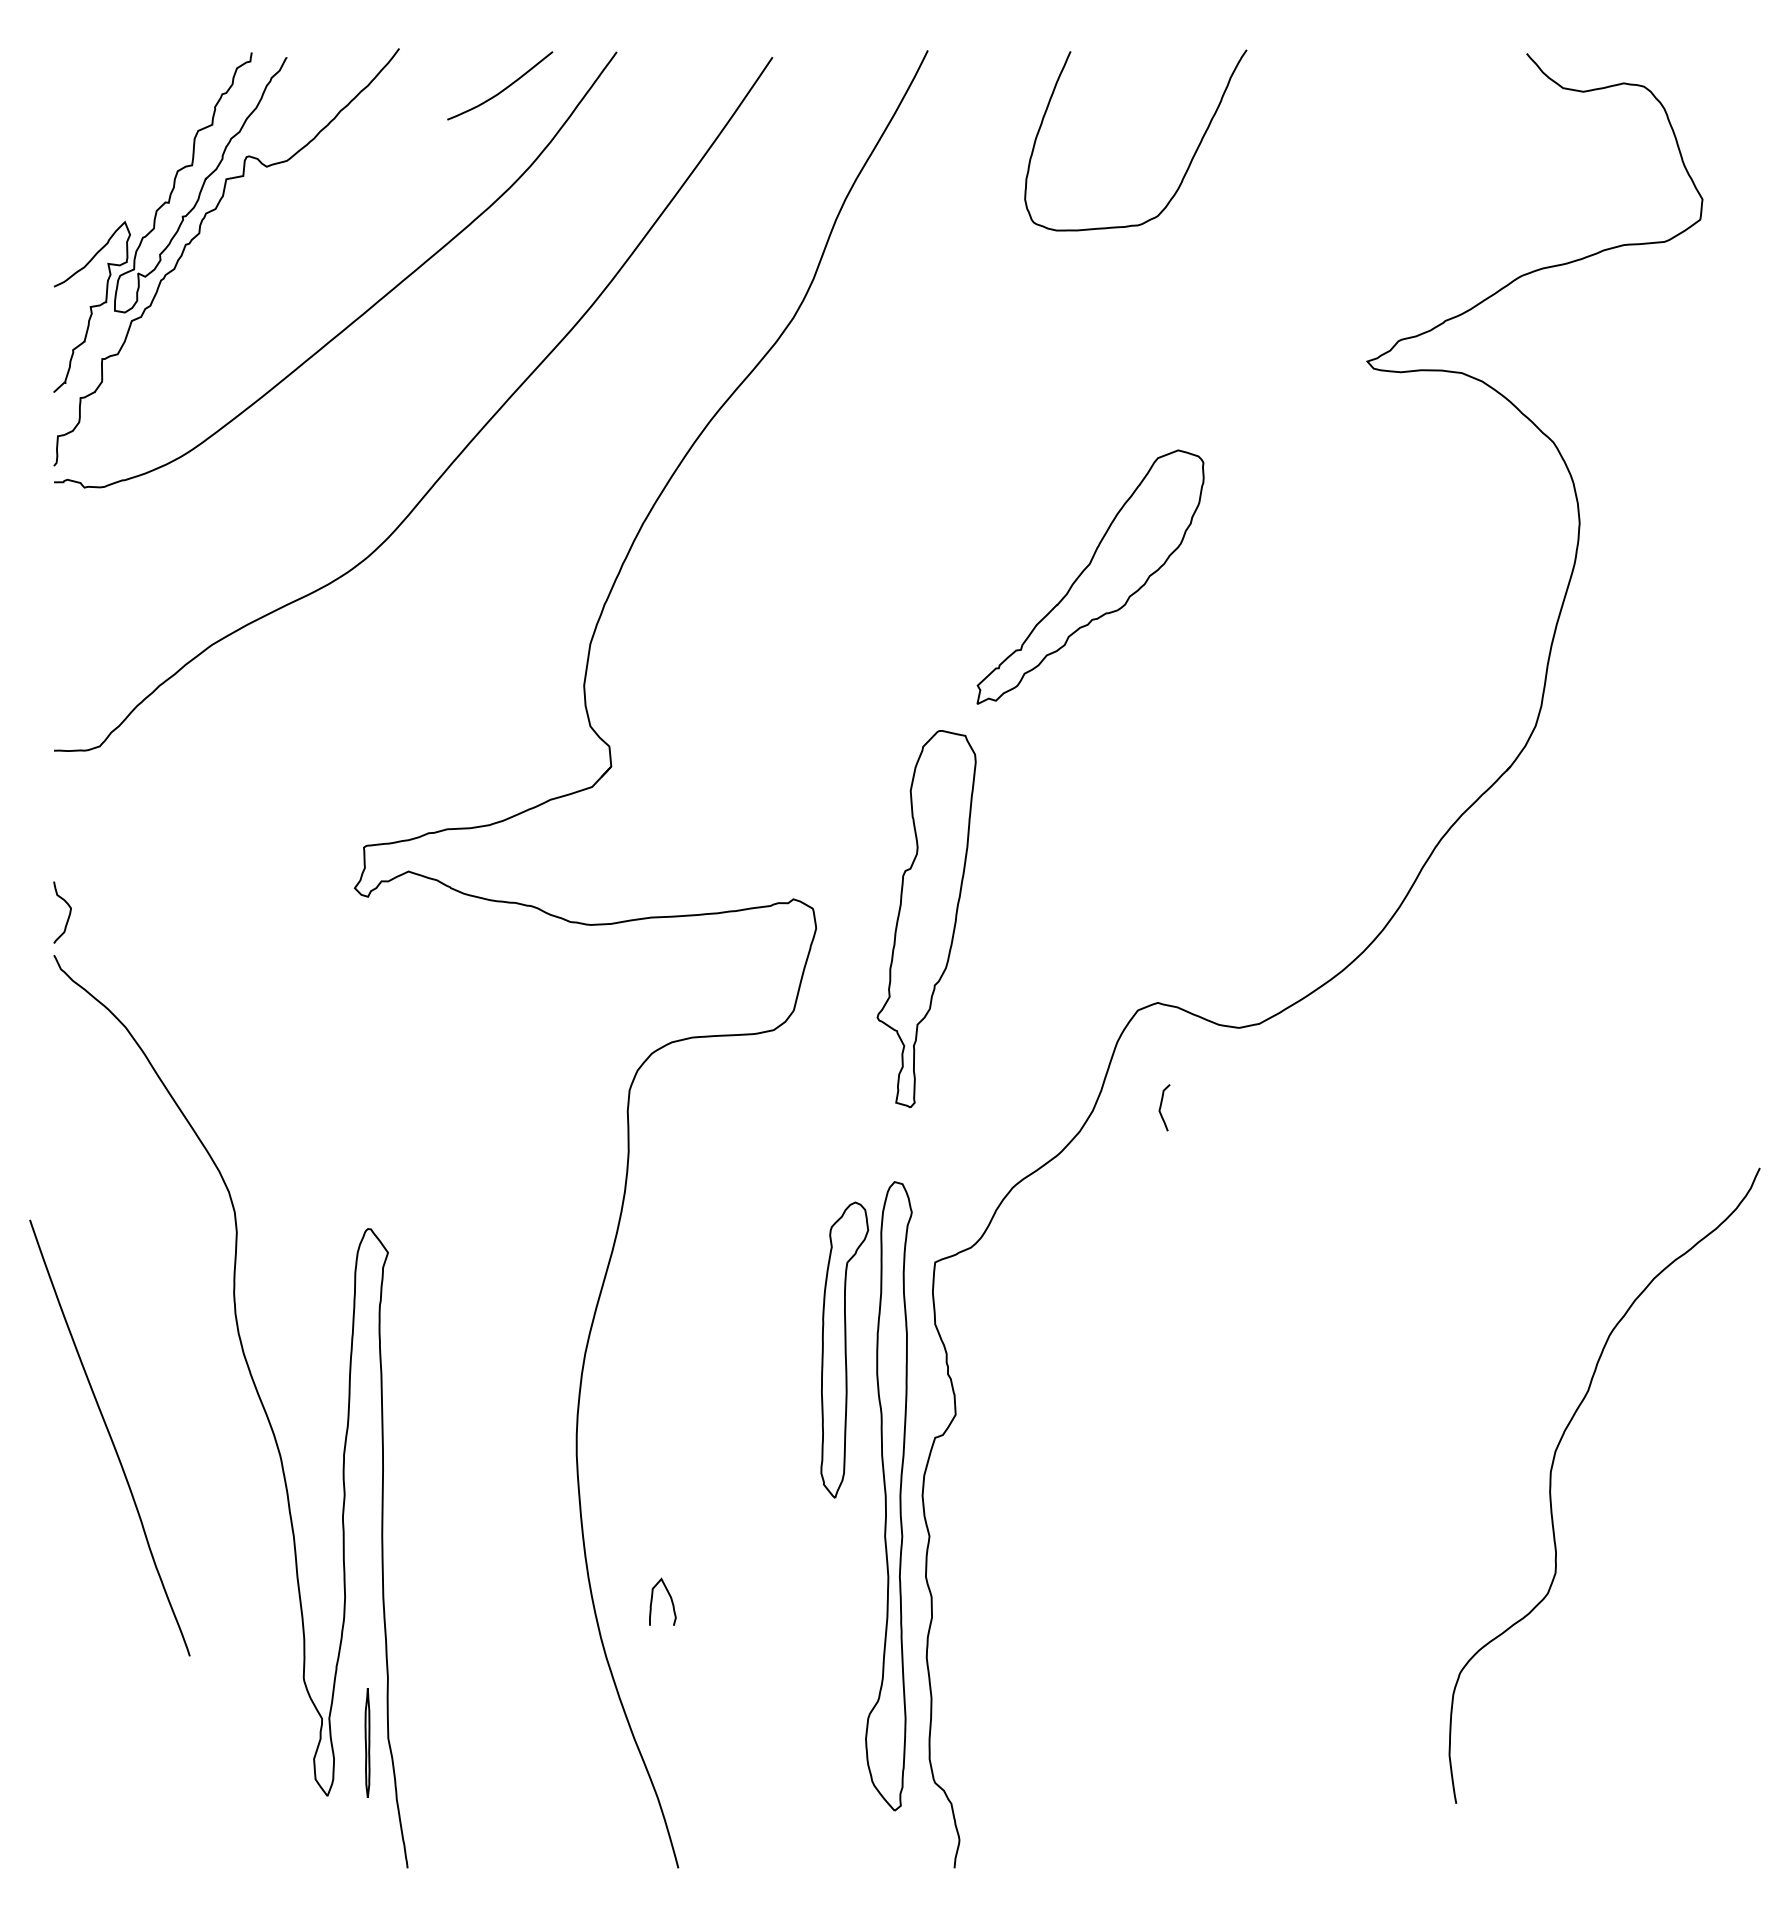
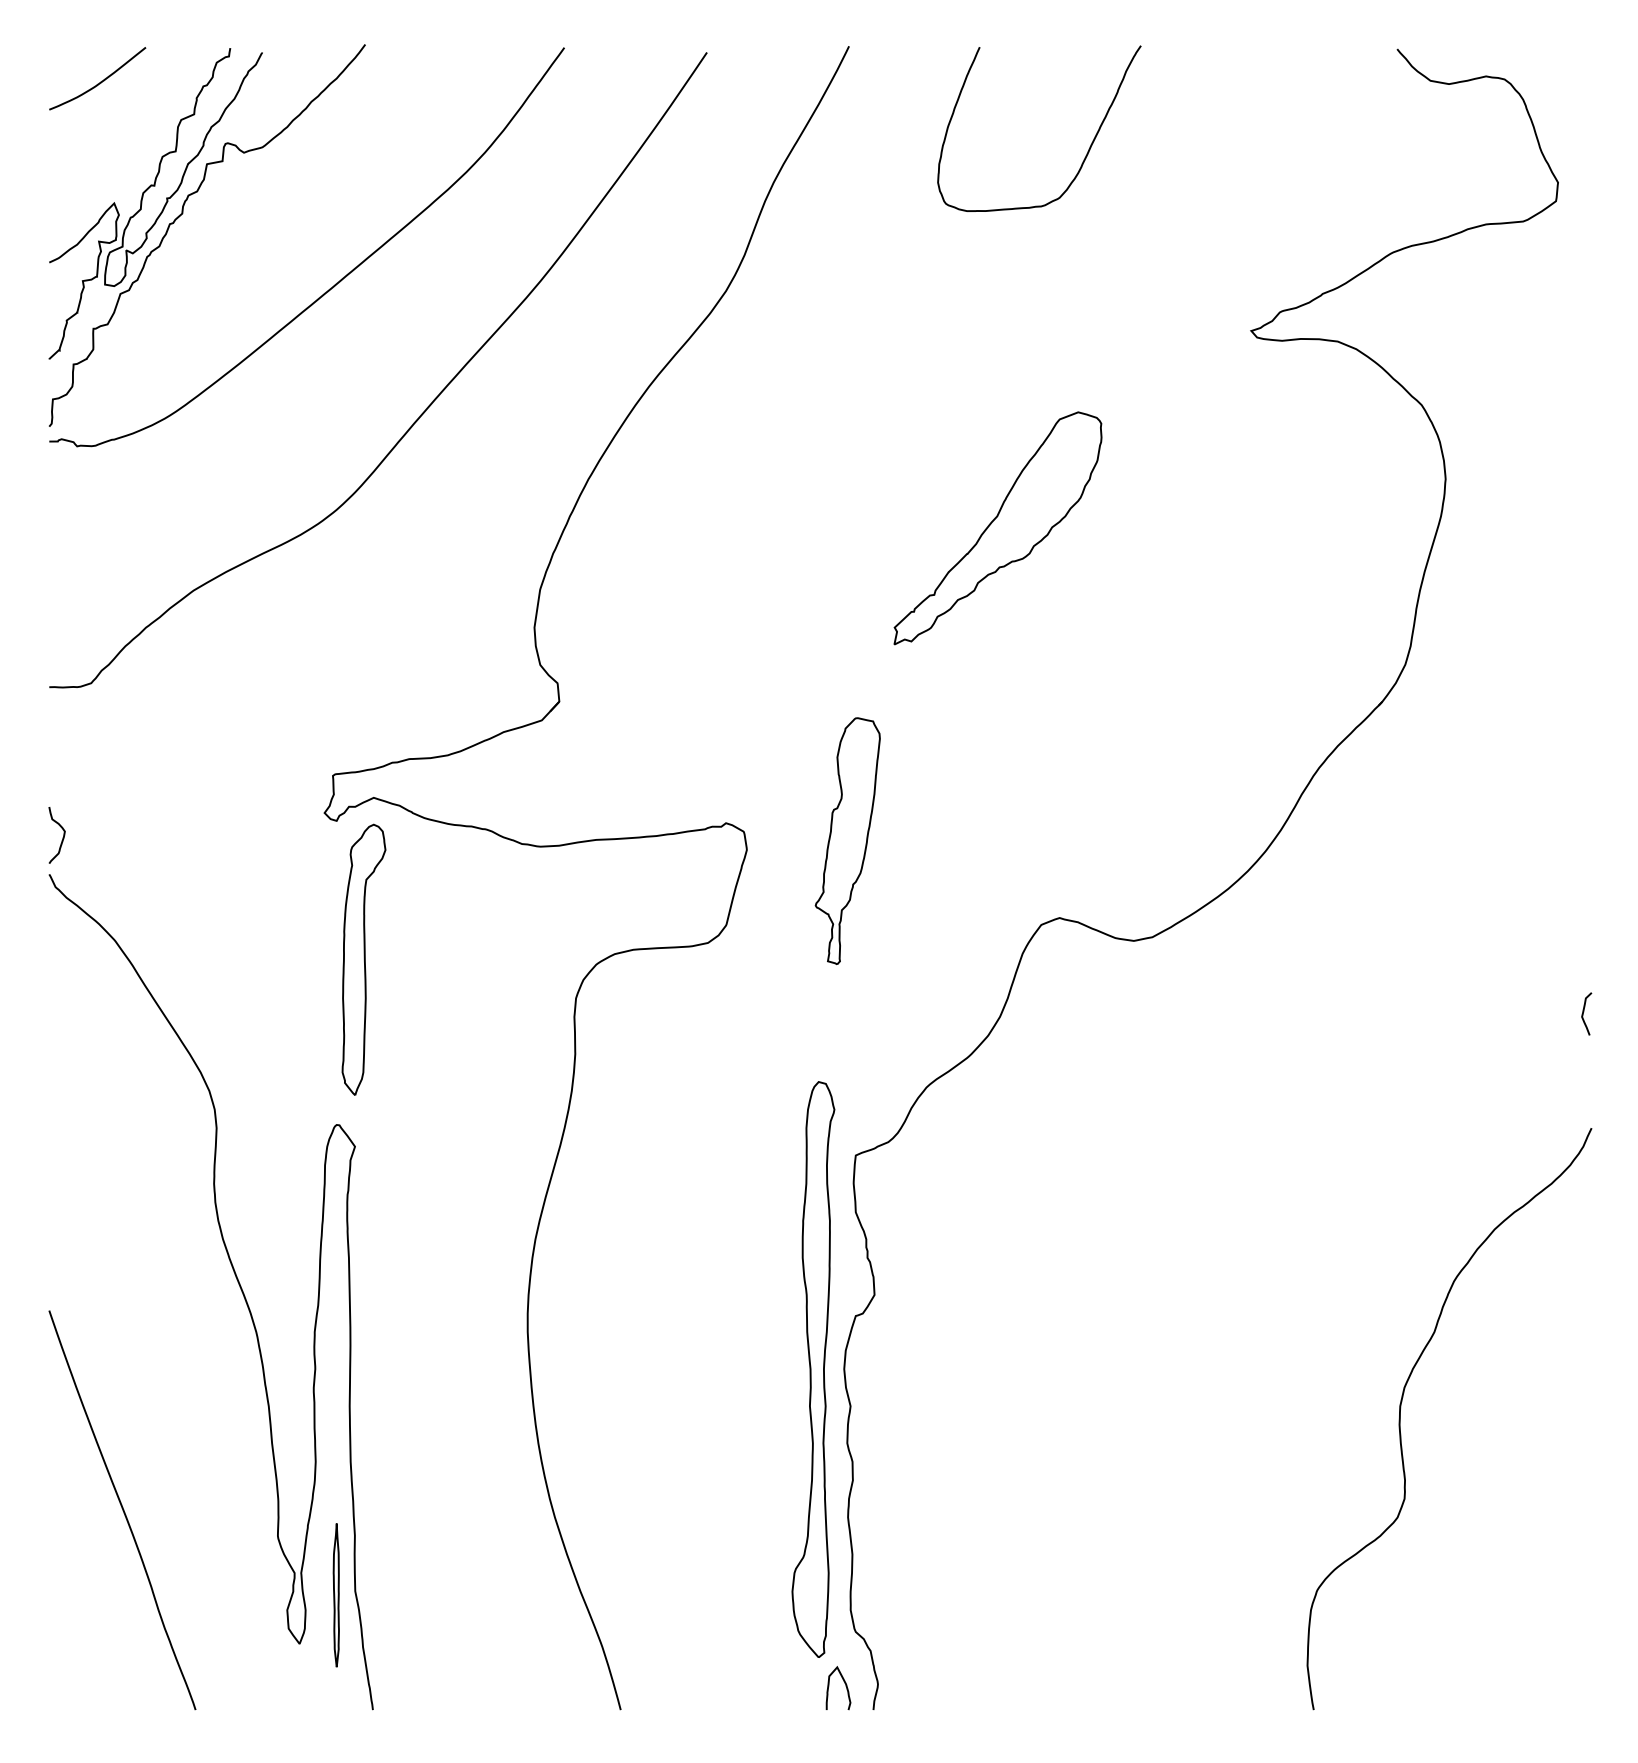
curve: (503, 88) -> (100, 81), moved
part: (926, 918) -> (847, 840), size x0.71
curve: (1162, 1105) -> (1584, 1011), moved
part: (844, 1349) -> (363, 959), moved
curve: (109, 1438) -> (122, 1510), moved
curve: (1551, 1486) -> (1400, 1419), moved
curve: (670, 1599) -> (845, 1686), moved
part: (366, 1743) -> (335, 1595), size x1.43

